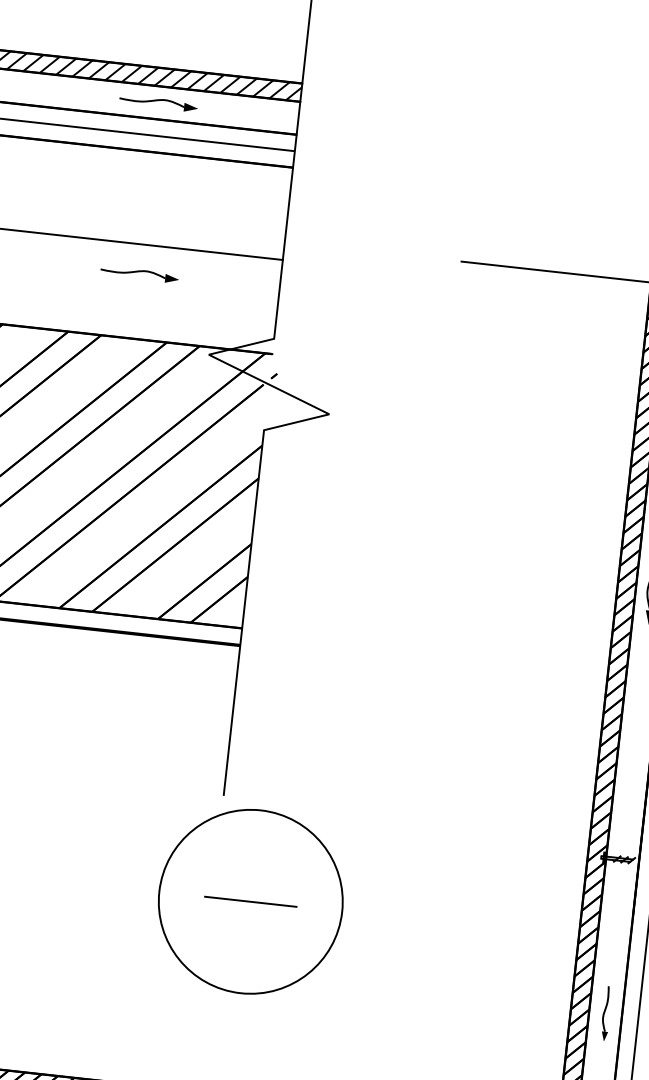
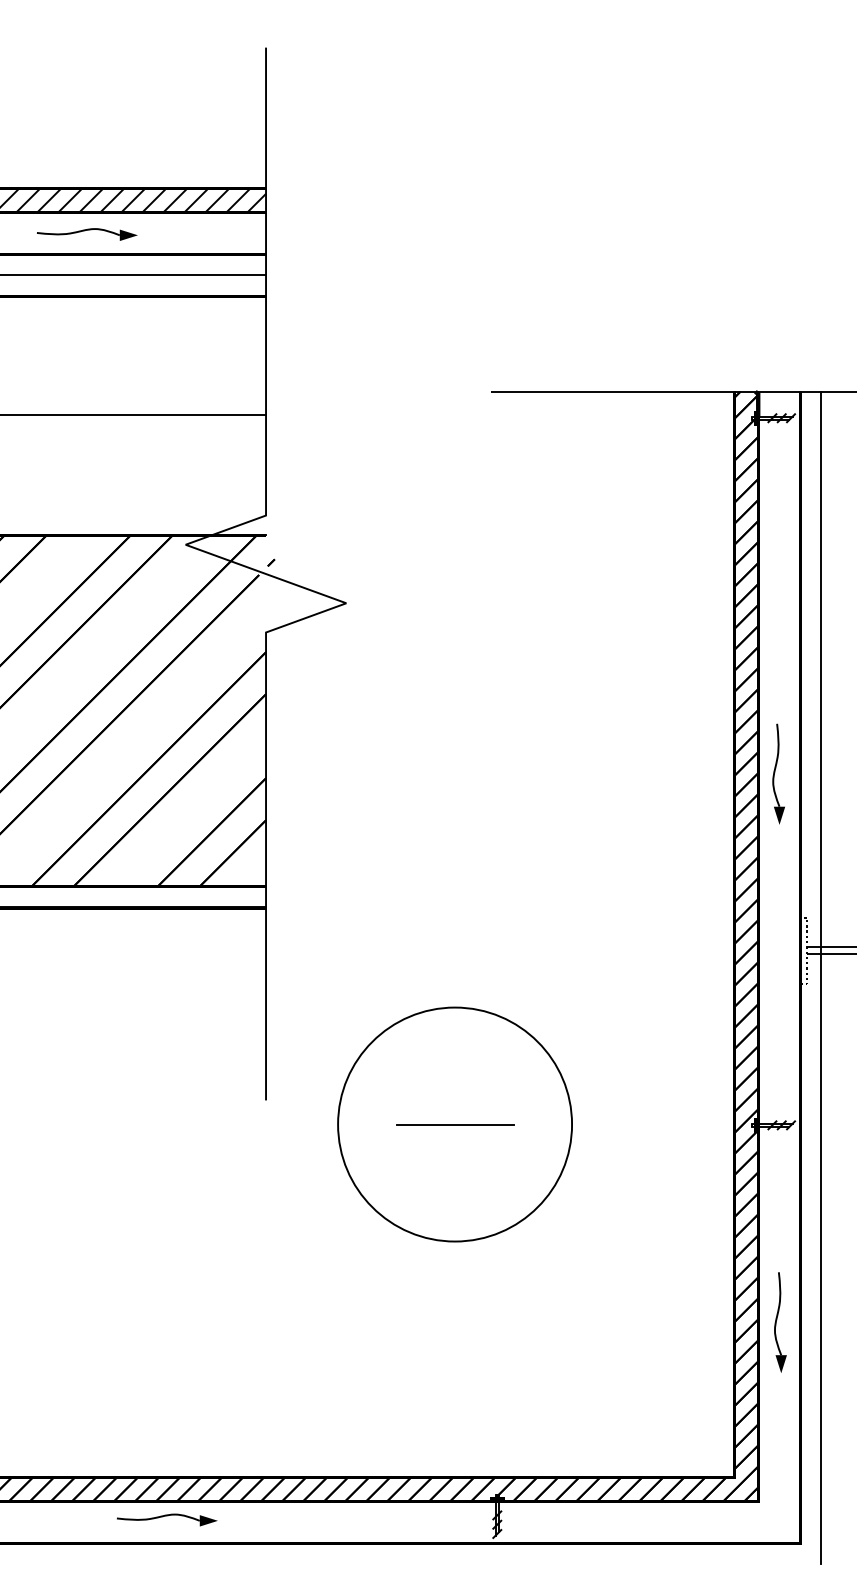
part: (139, 274) -> (87, 453), removed
part: (250, 901) -> (454, 1124), moved
part: (606, 1013) -> (780, 1322), size x1.43

